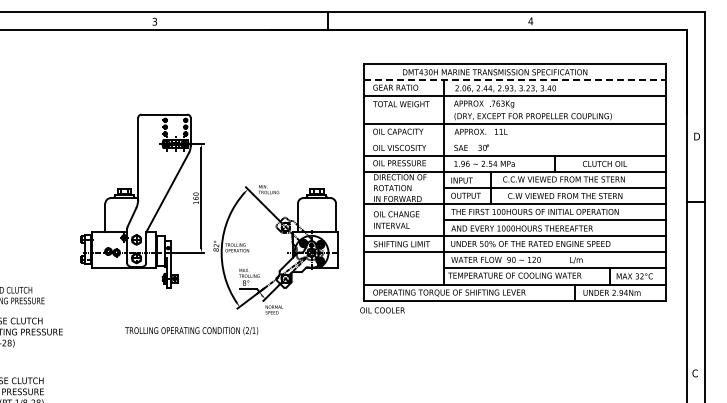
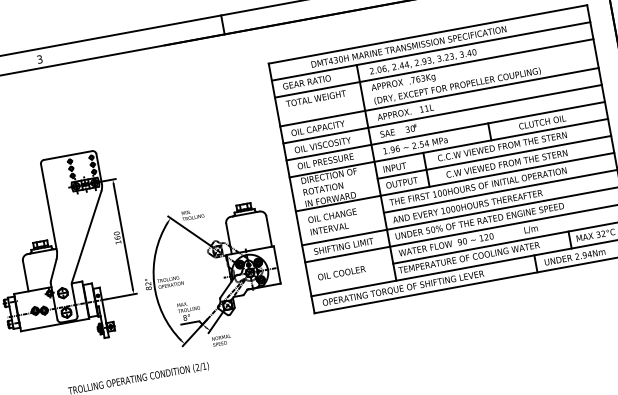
line: (514, 80) -> (430, 51), dashed -> solid
line: (514, 139) -> (442, 114), added
text: (382, 310) -> (341, 273), moved

